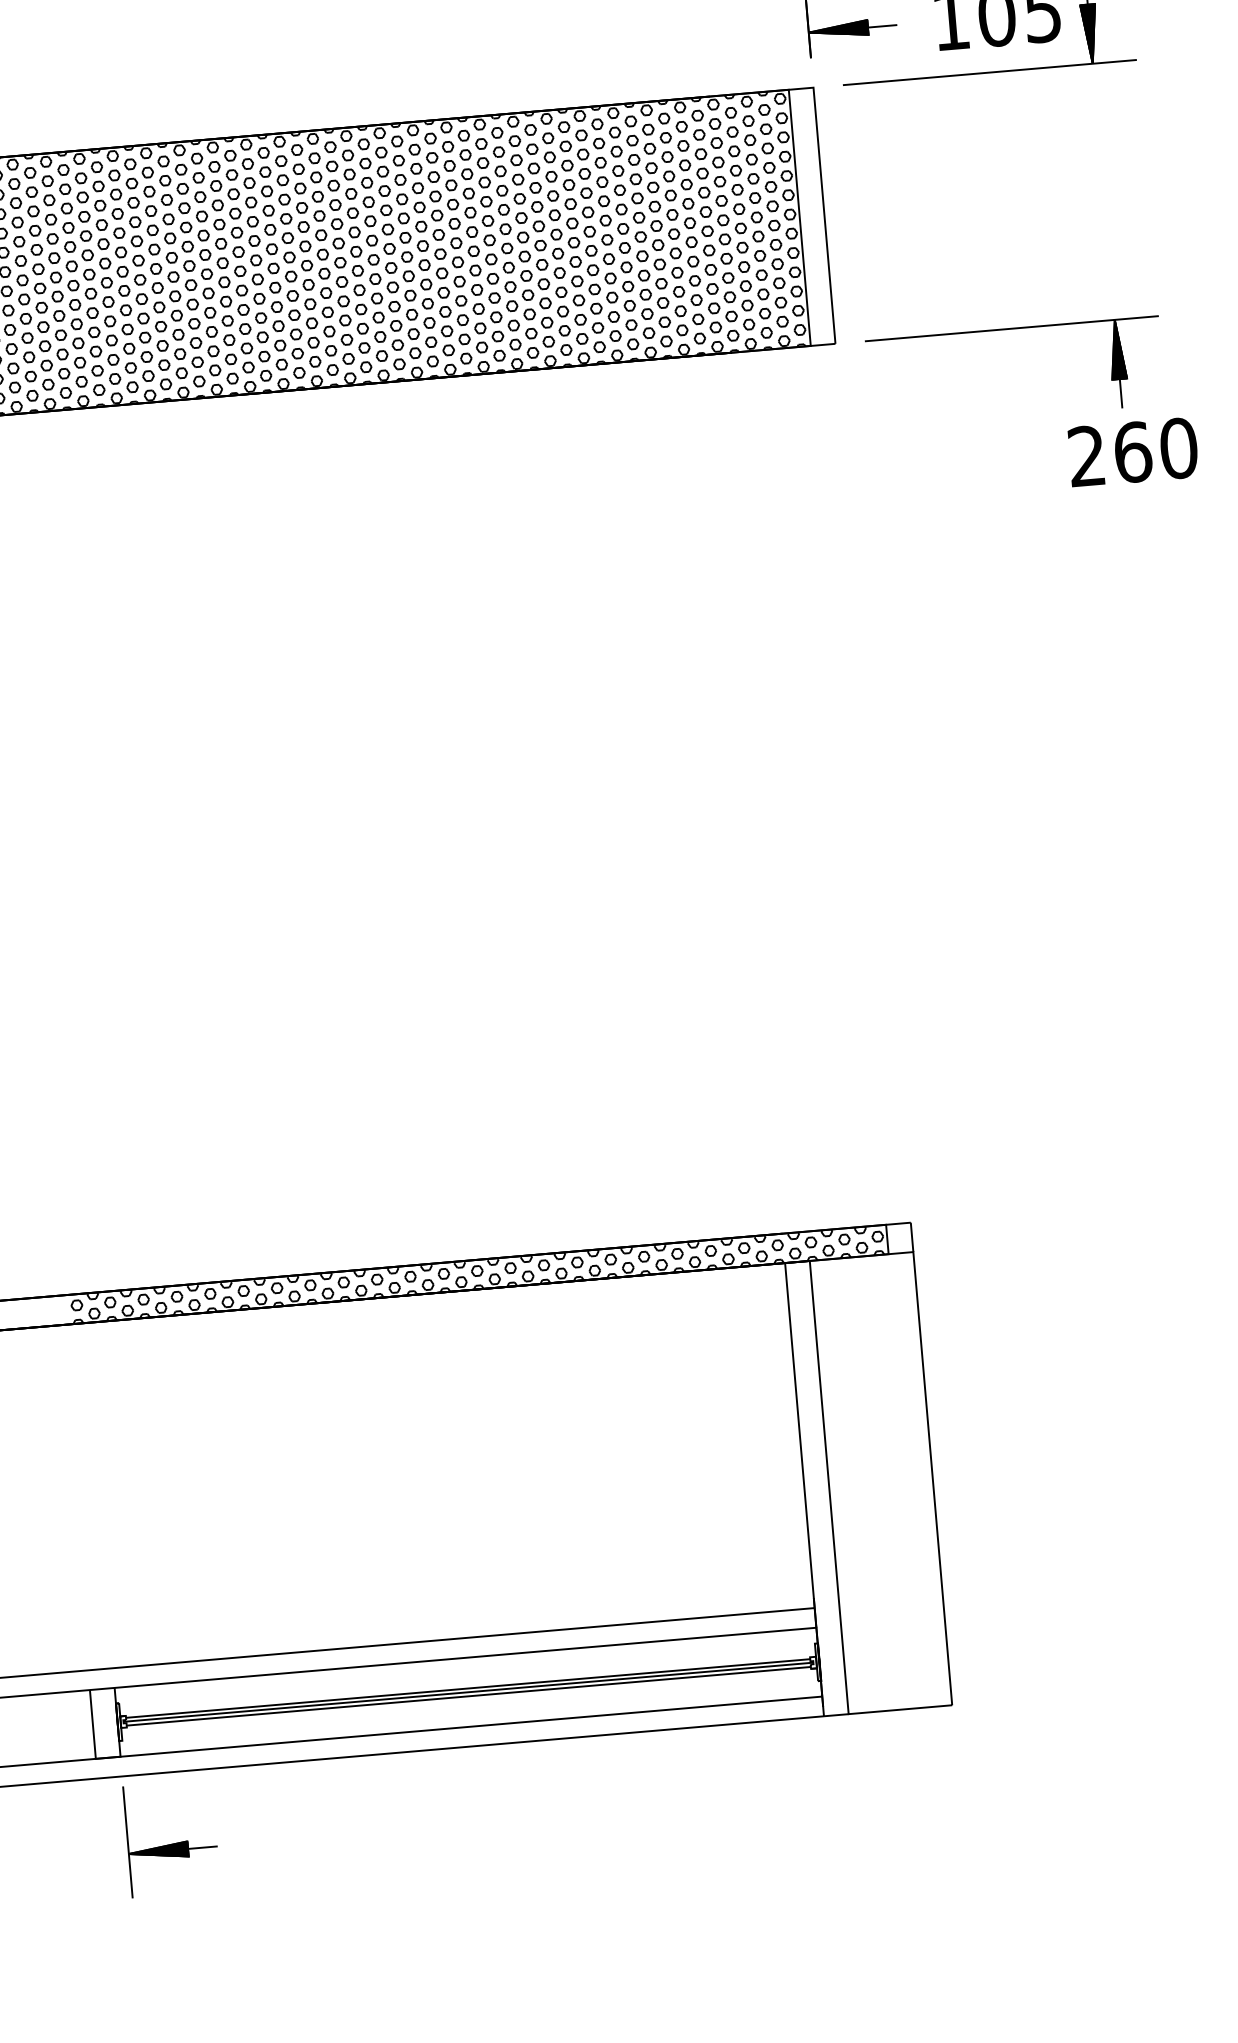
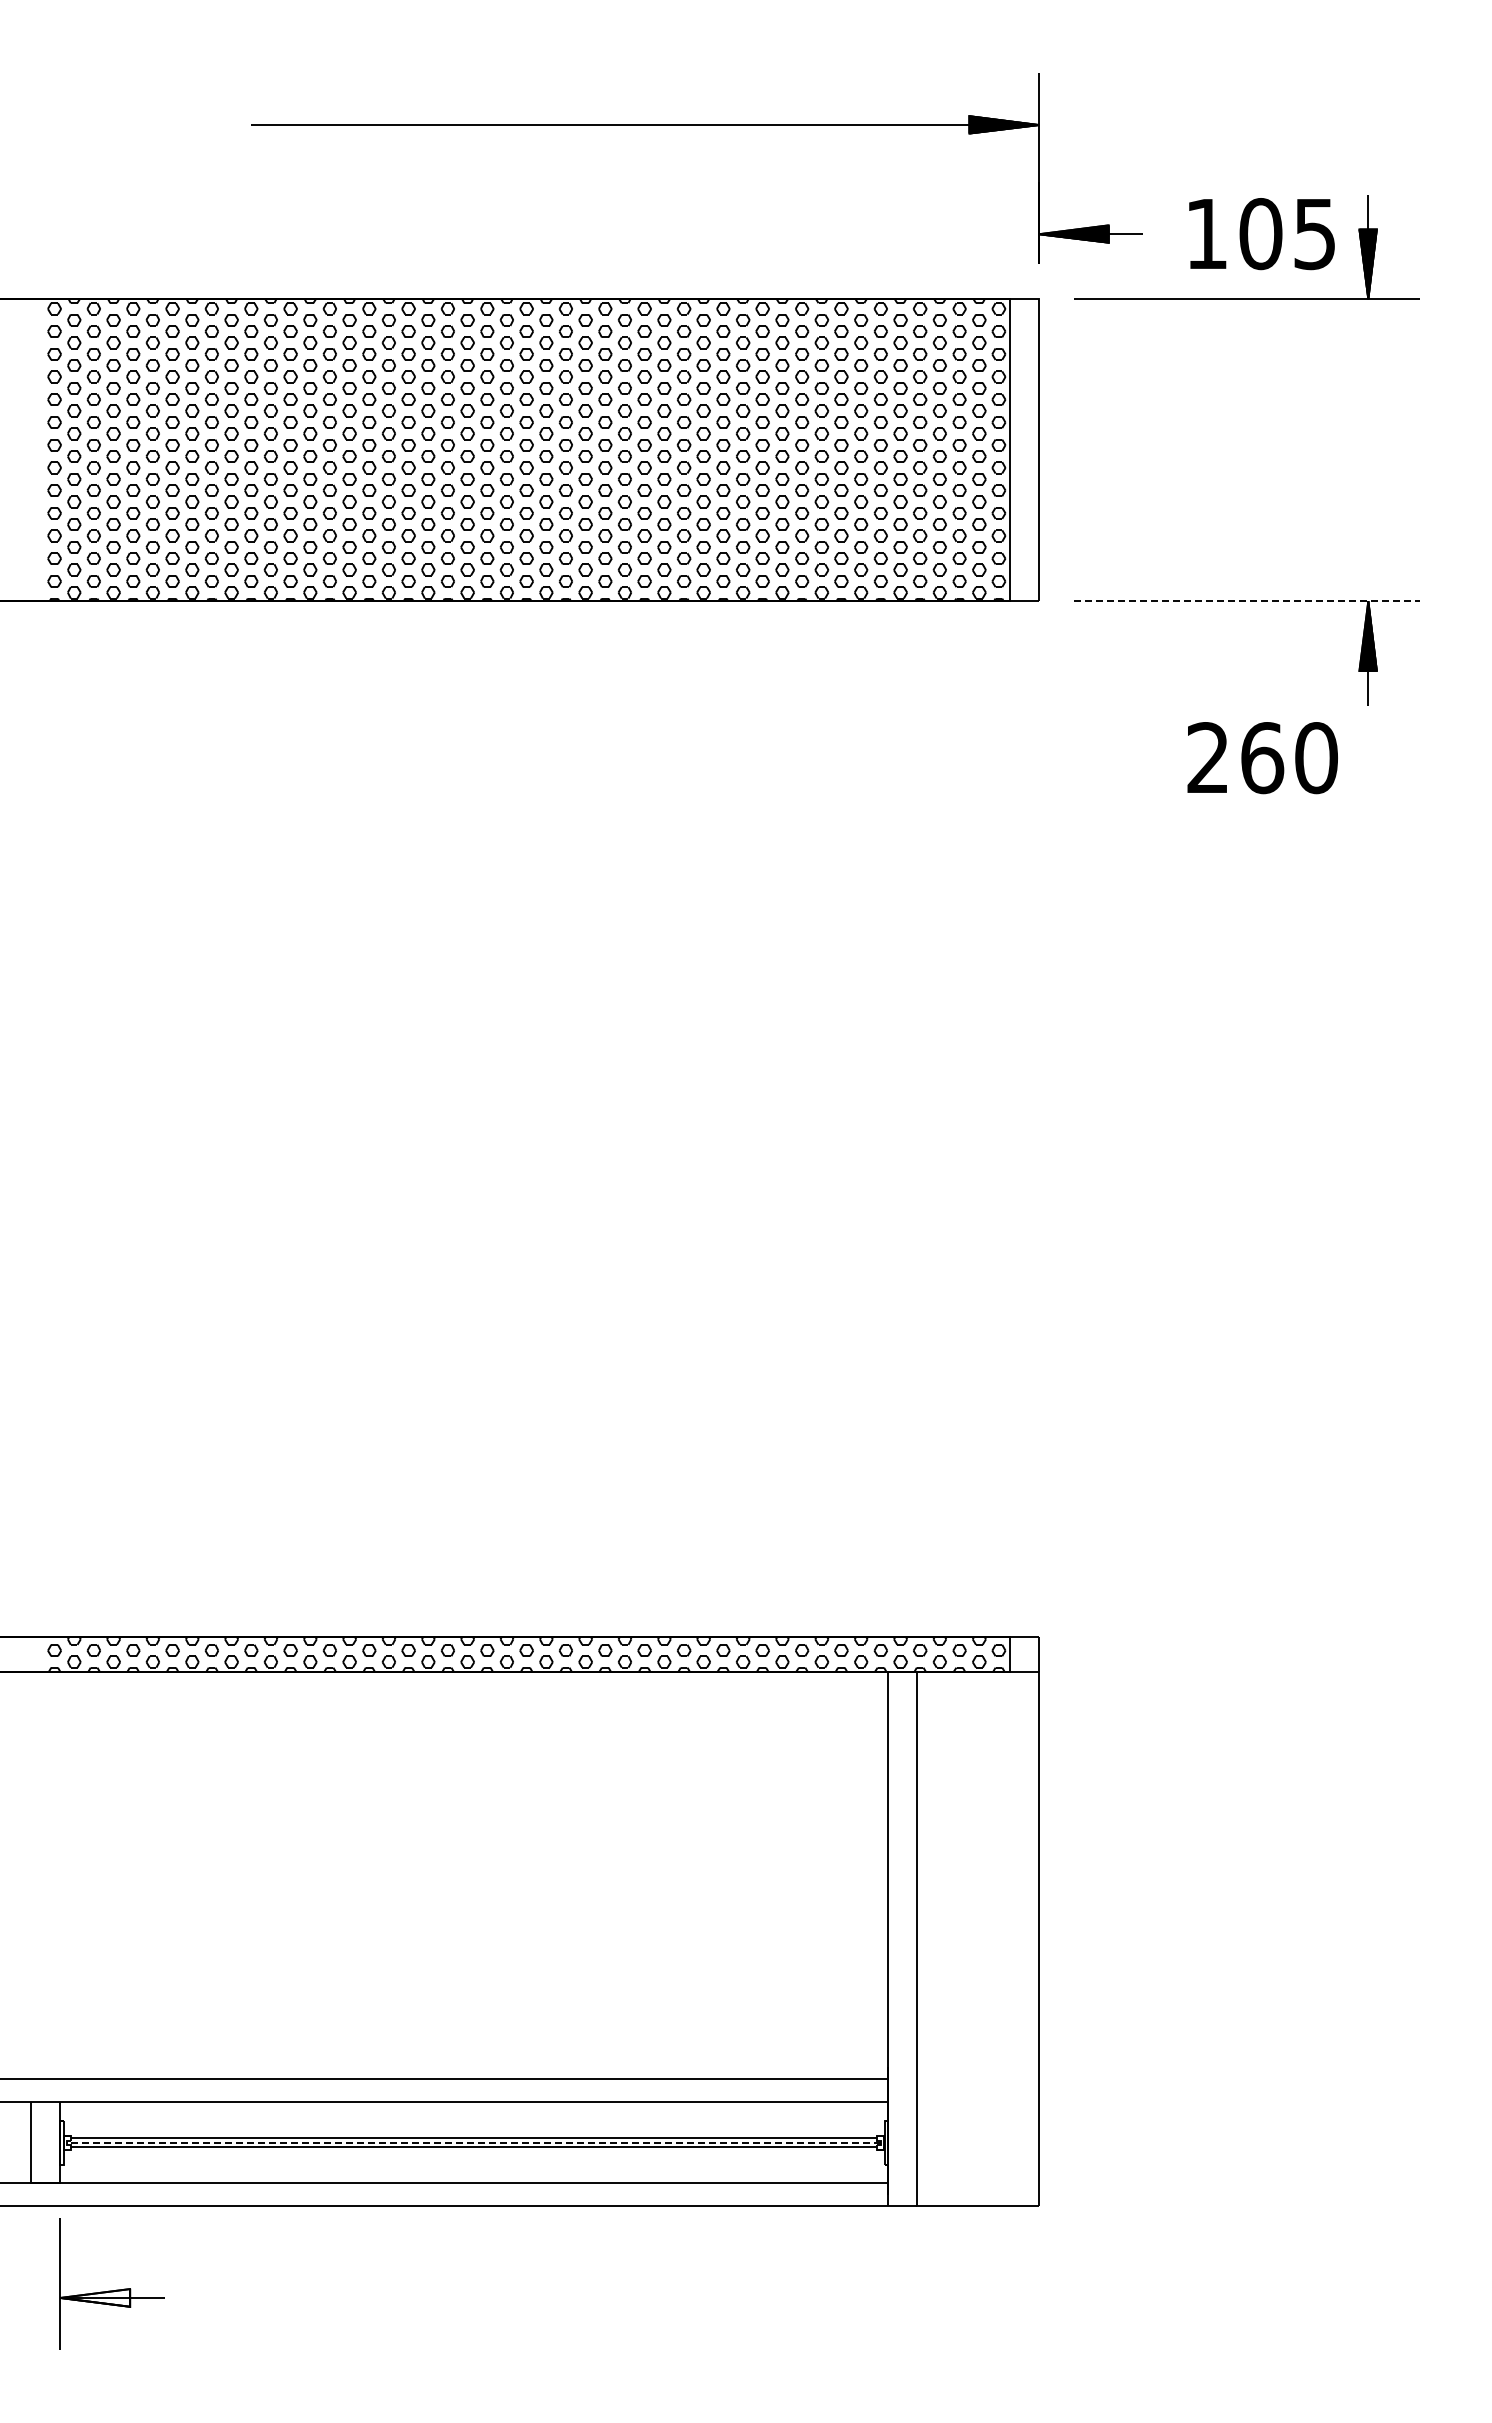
line: (1012, 328) -> (1247, 601), solid -> dashed
text: (1133, 452) -> (1262, 758), moved
line: (468, 1692) -> (474, 2142), solid -> dashed
fill: (158, 1851) -> (95, 2297), removed

